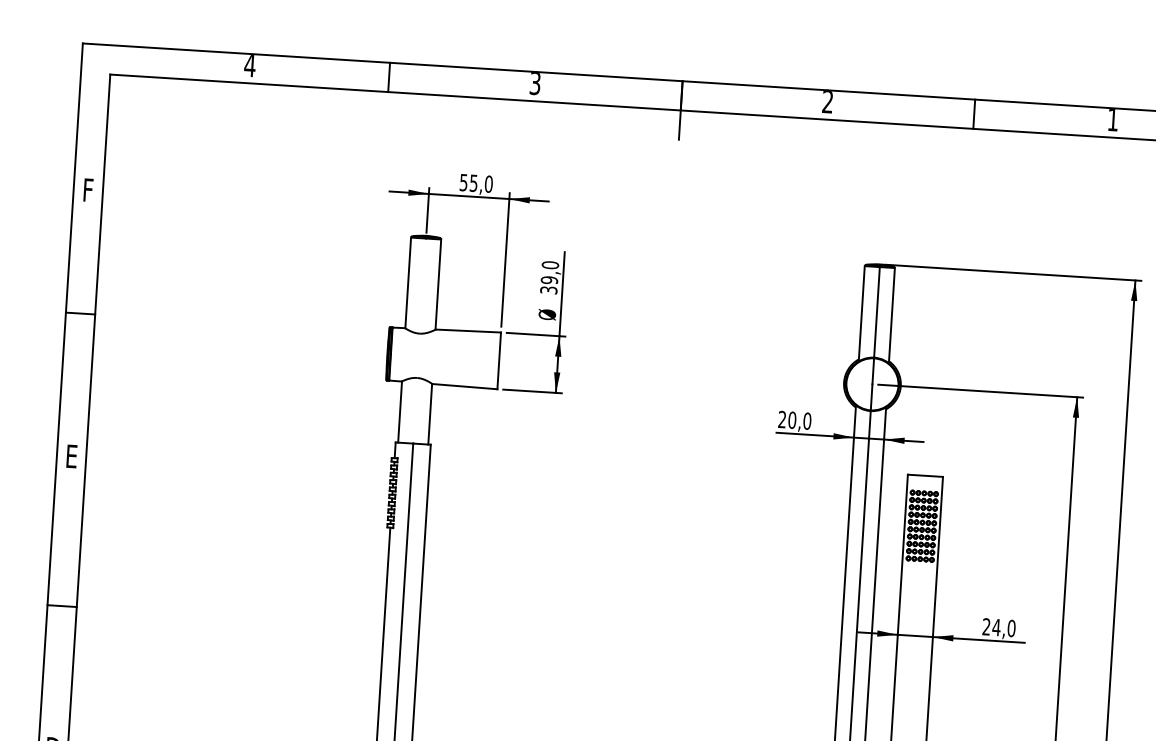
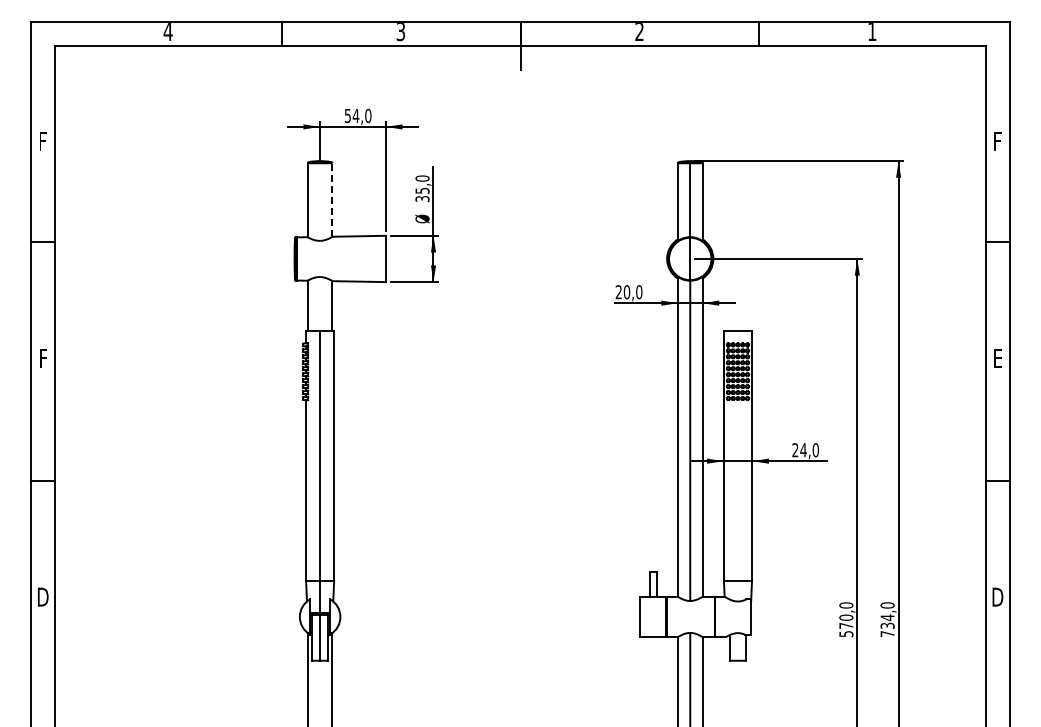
text: (473, 183) -> (355, 116), 55,0 -> 54,0
text: (549, 279) -> (422, 190), 39,0 -> 35,0
line: (438, 285) -> (332, 200), solid -> dashed
text: (71, 456) -> (43, 358), E -> F

